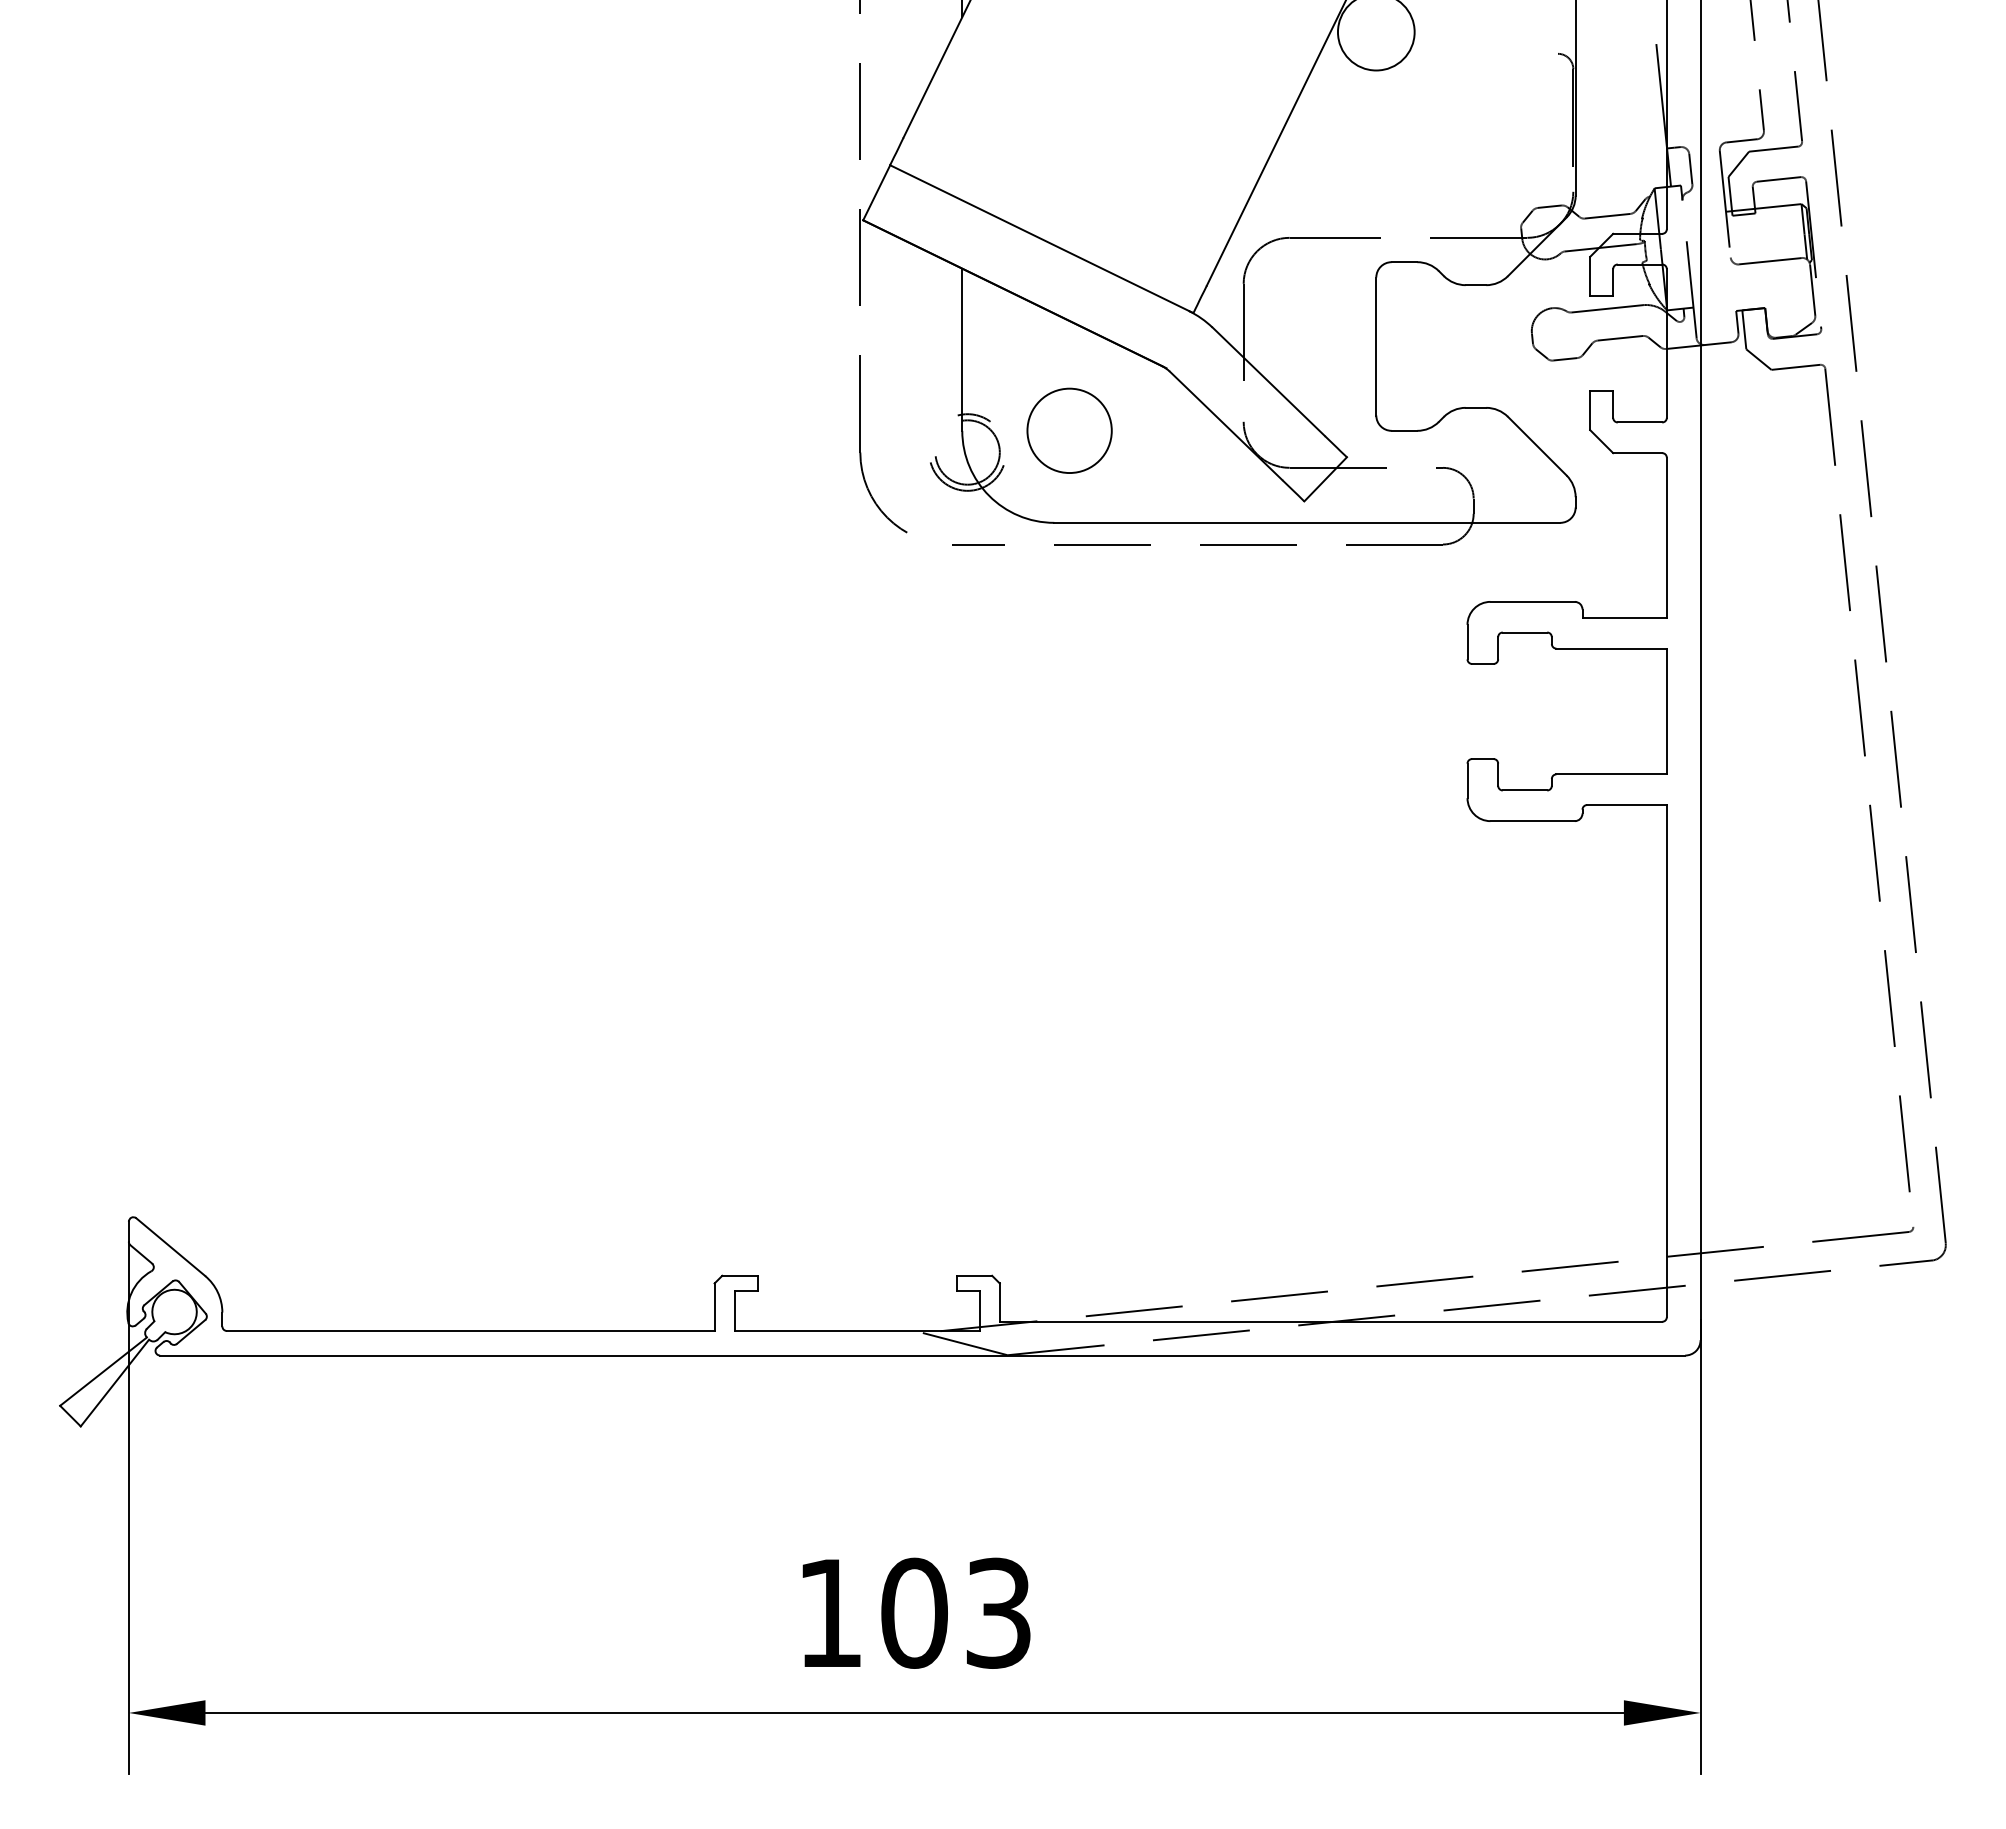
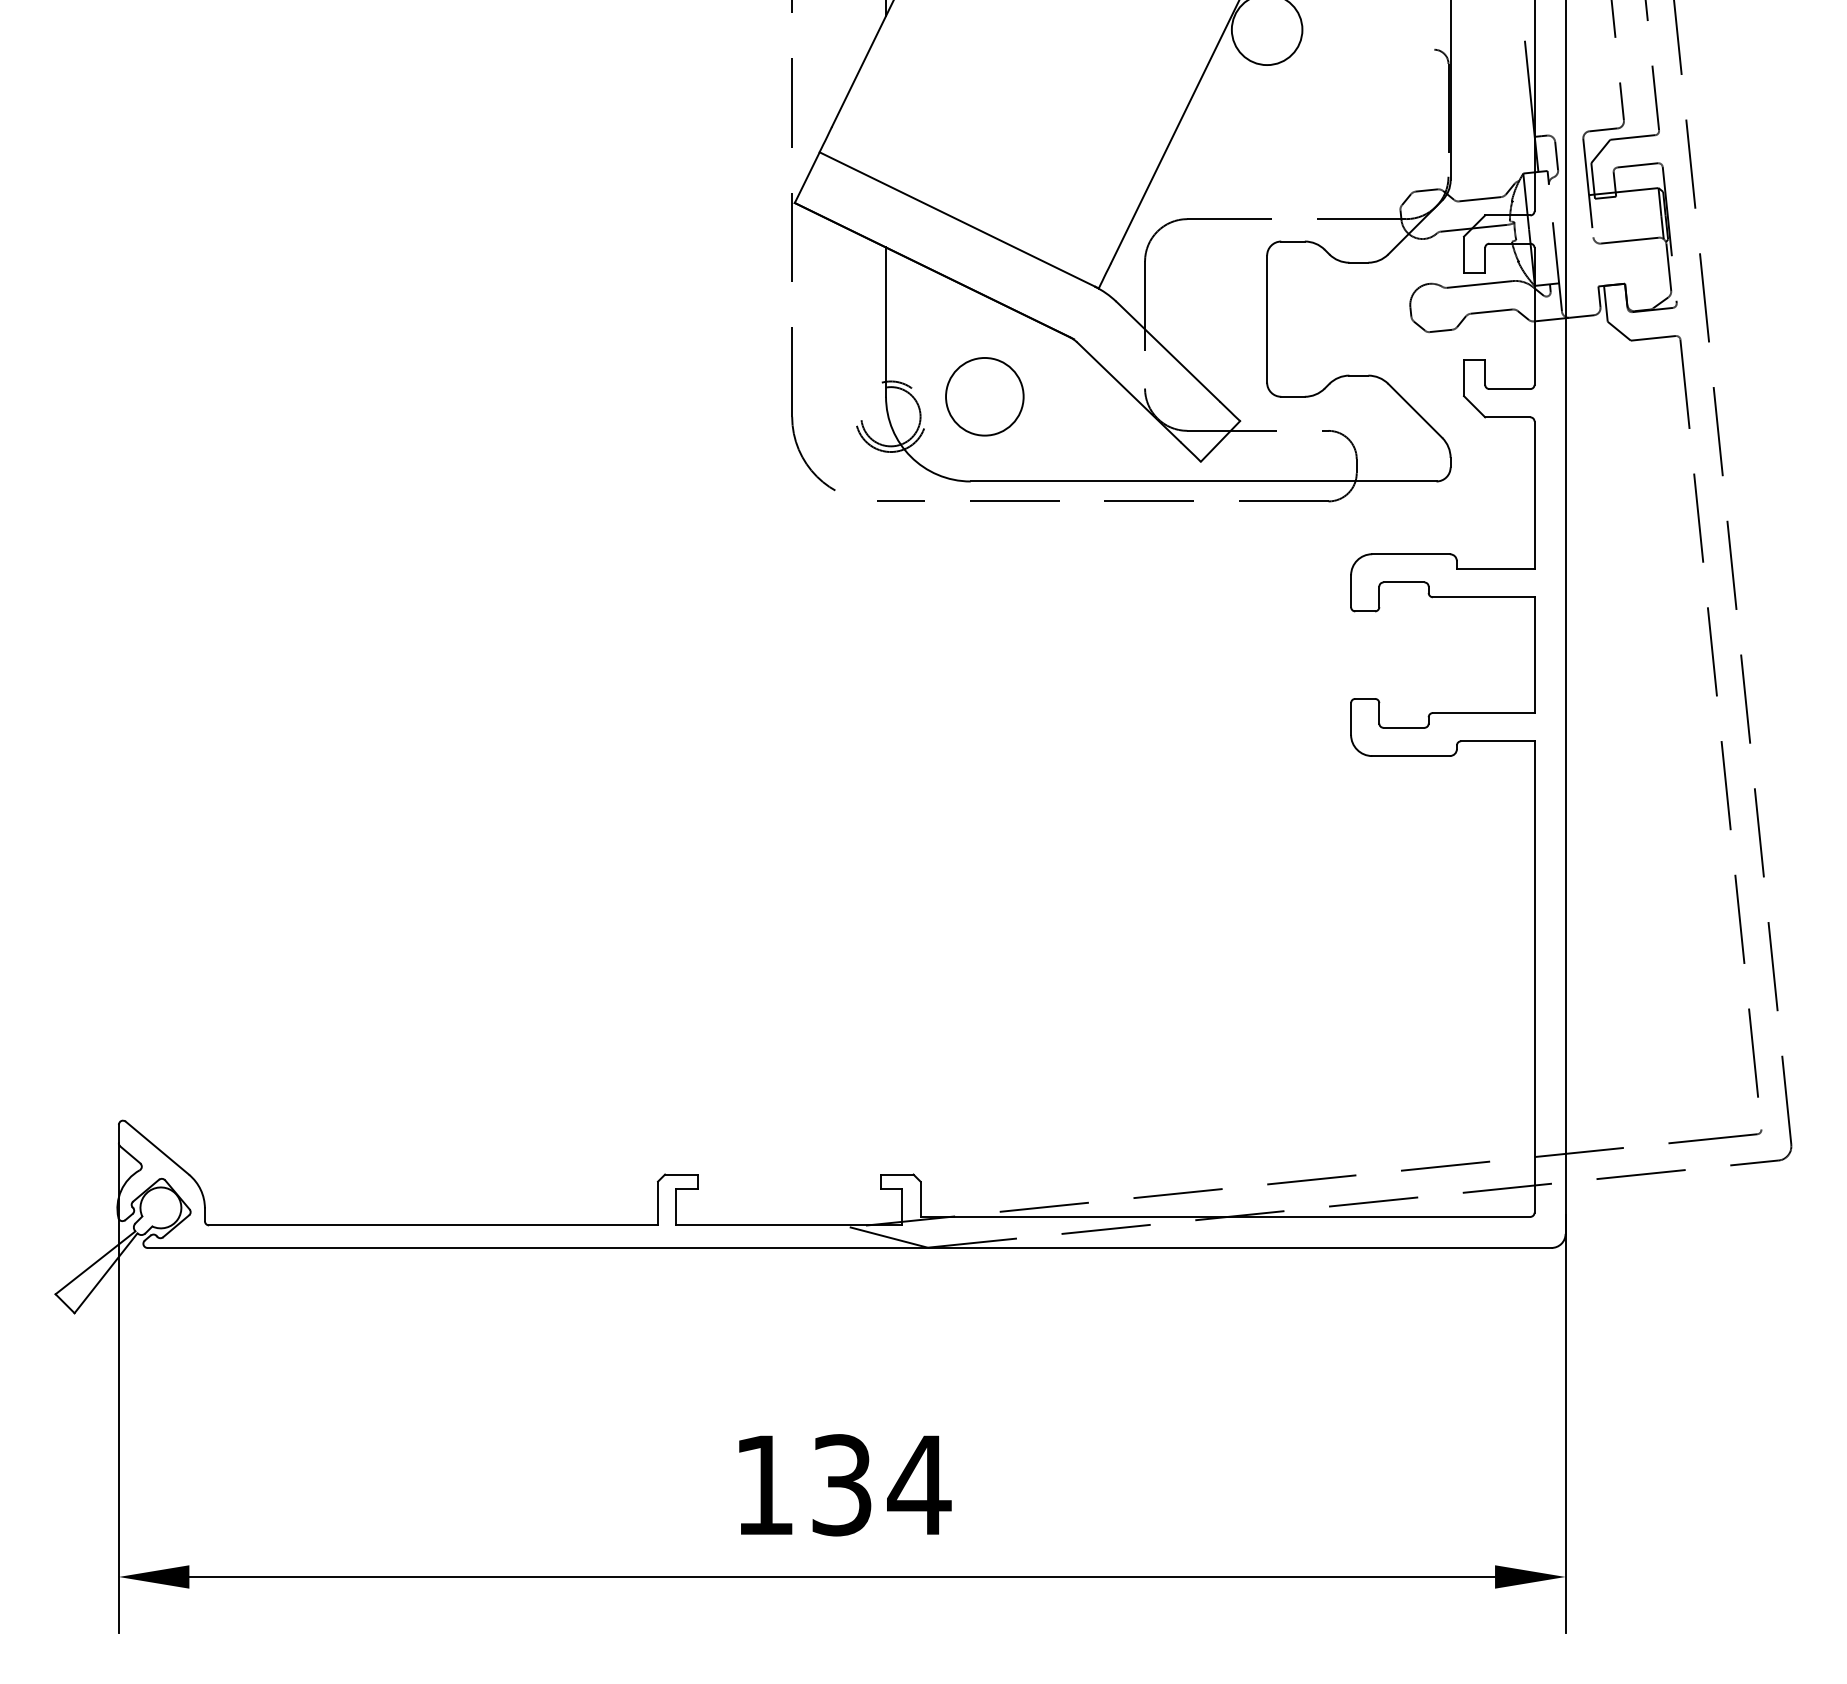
text: (957, 1612) -> (881, 1484), 103 -> 134

